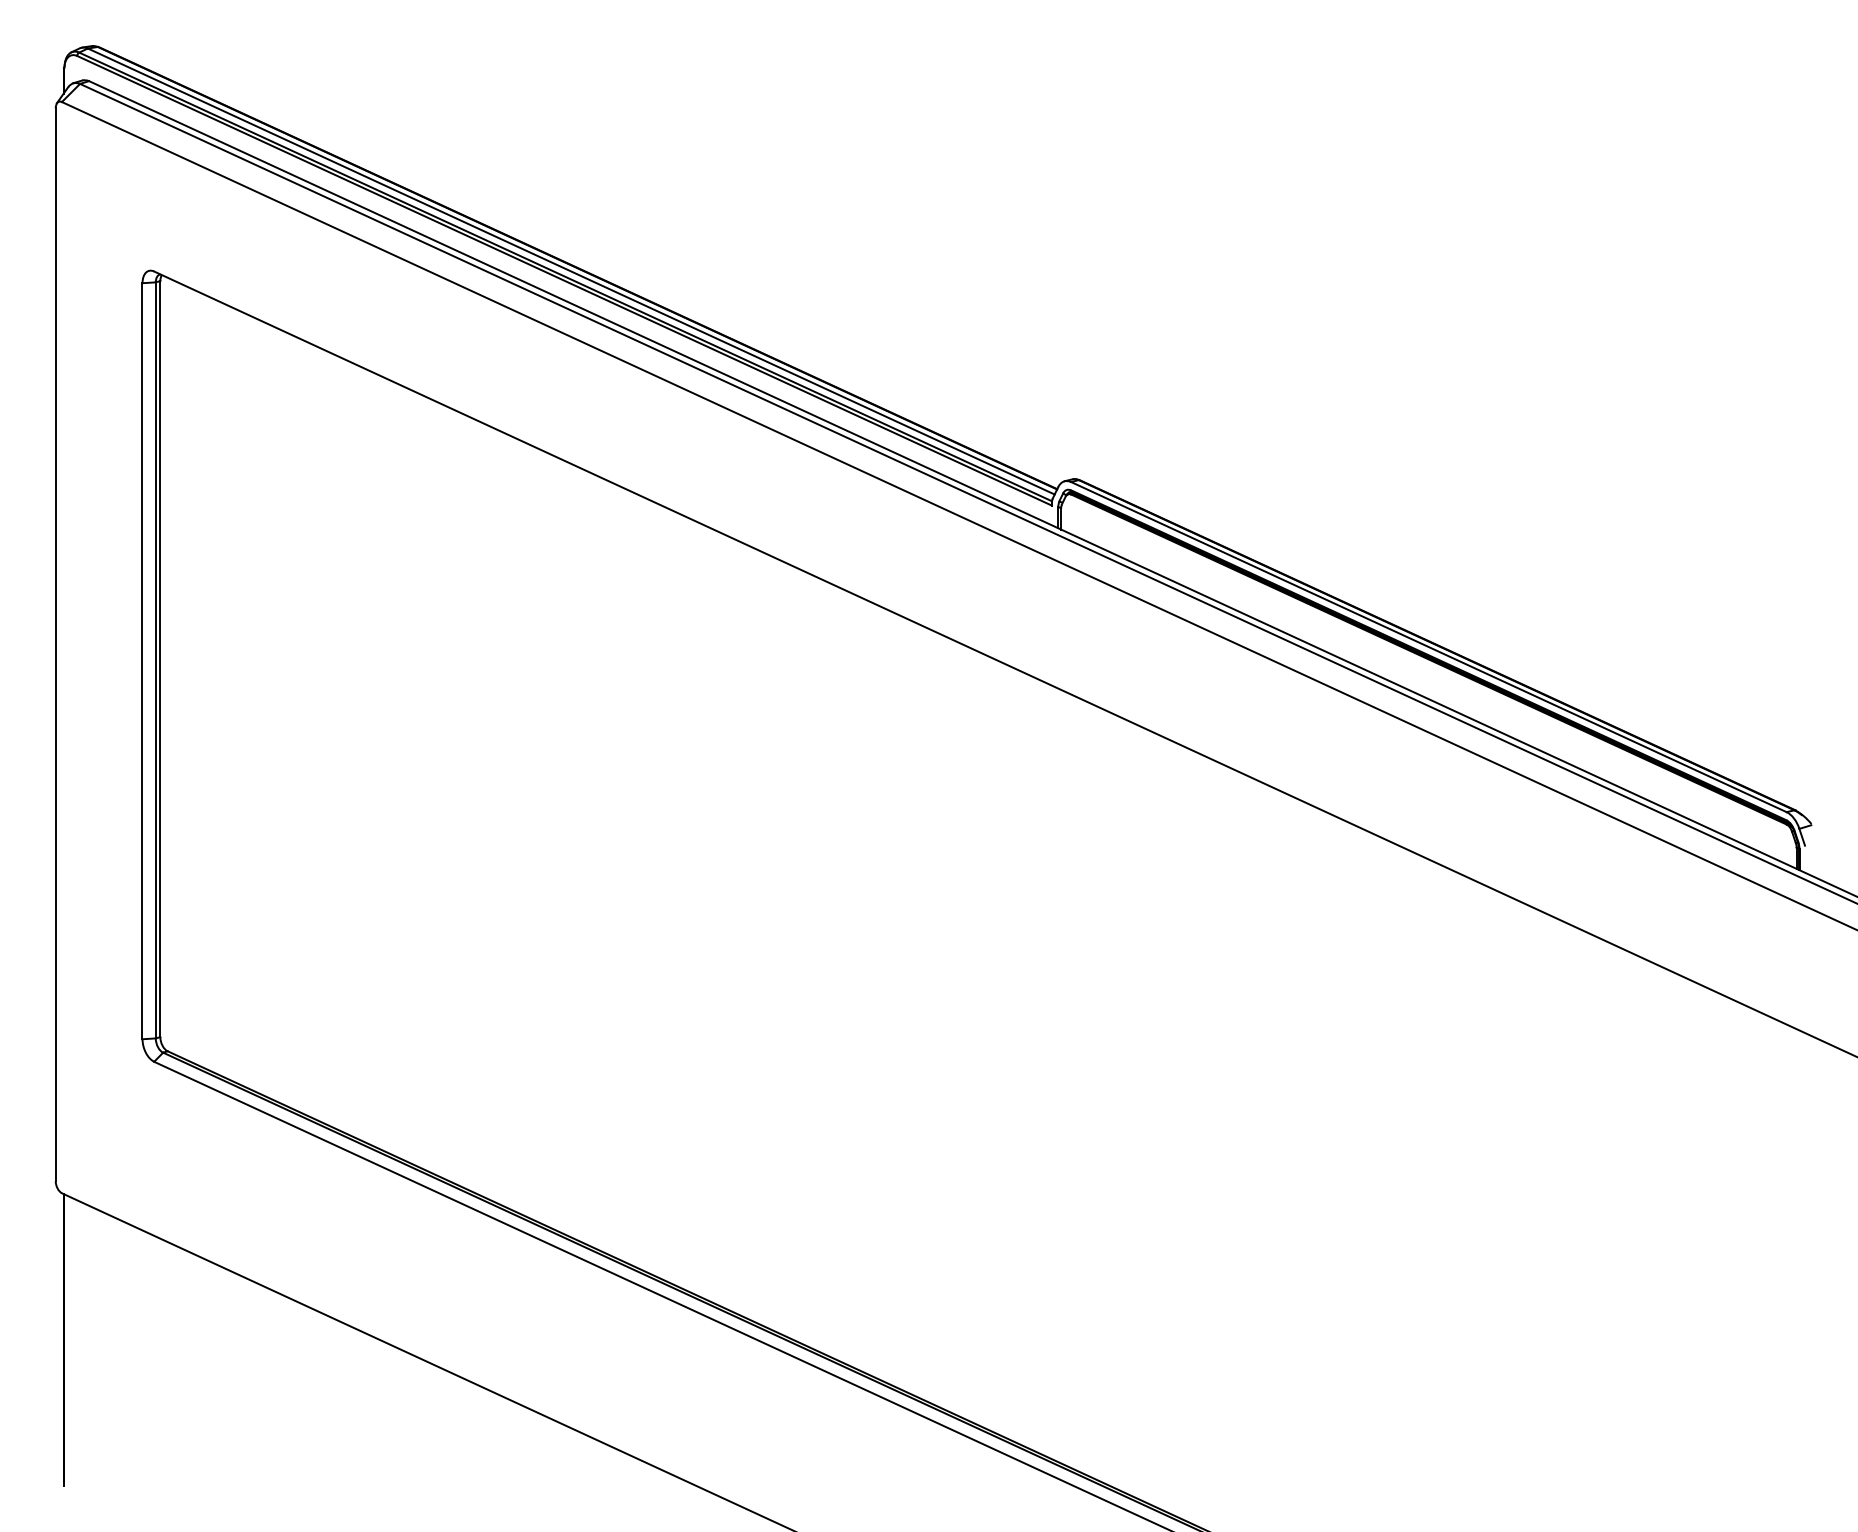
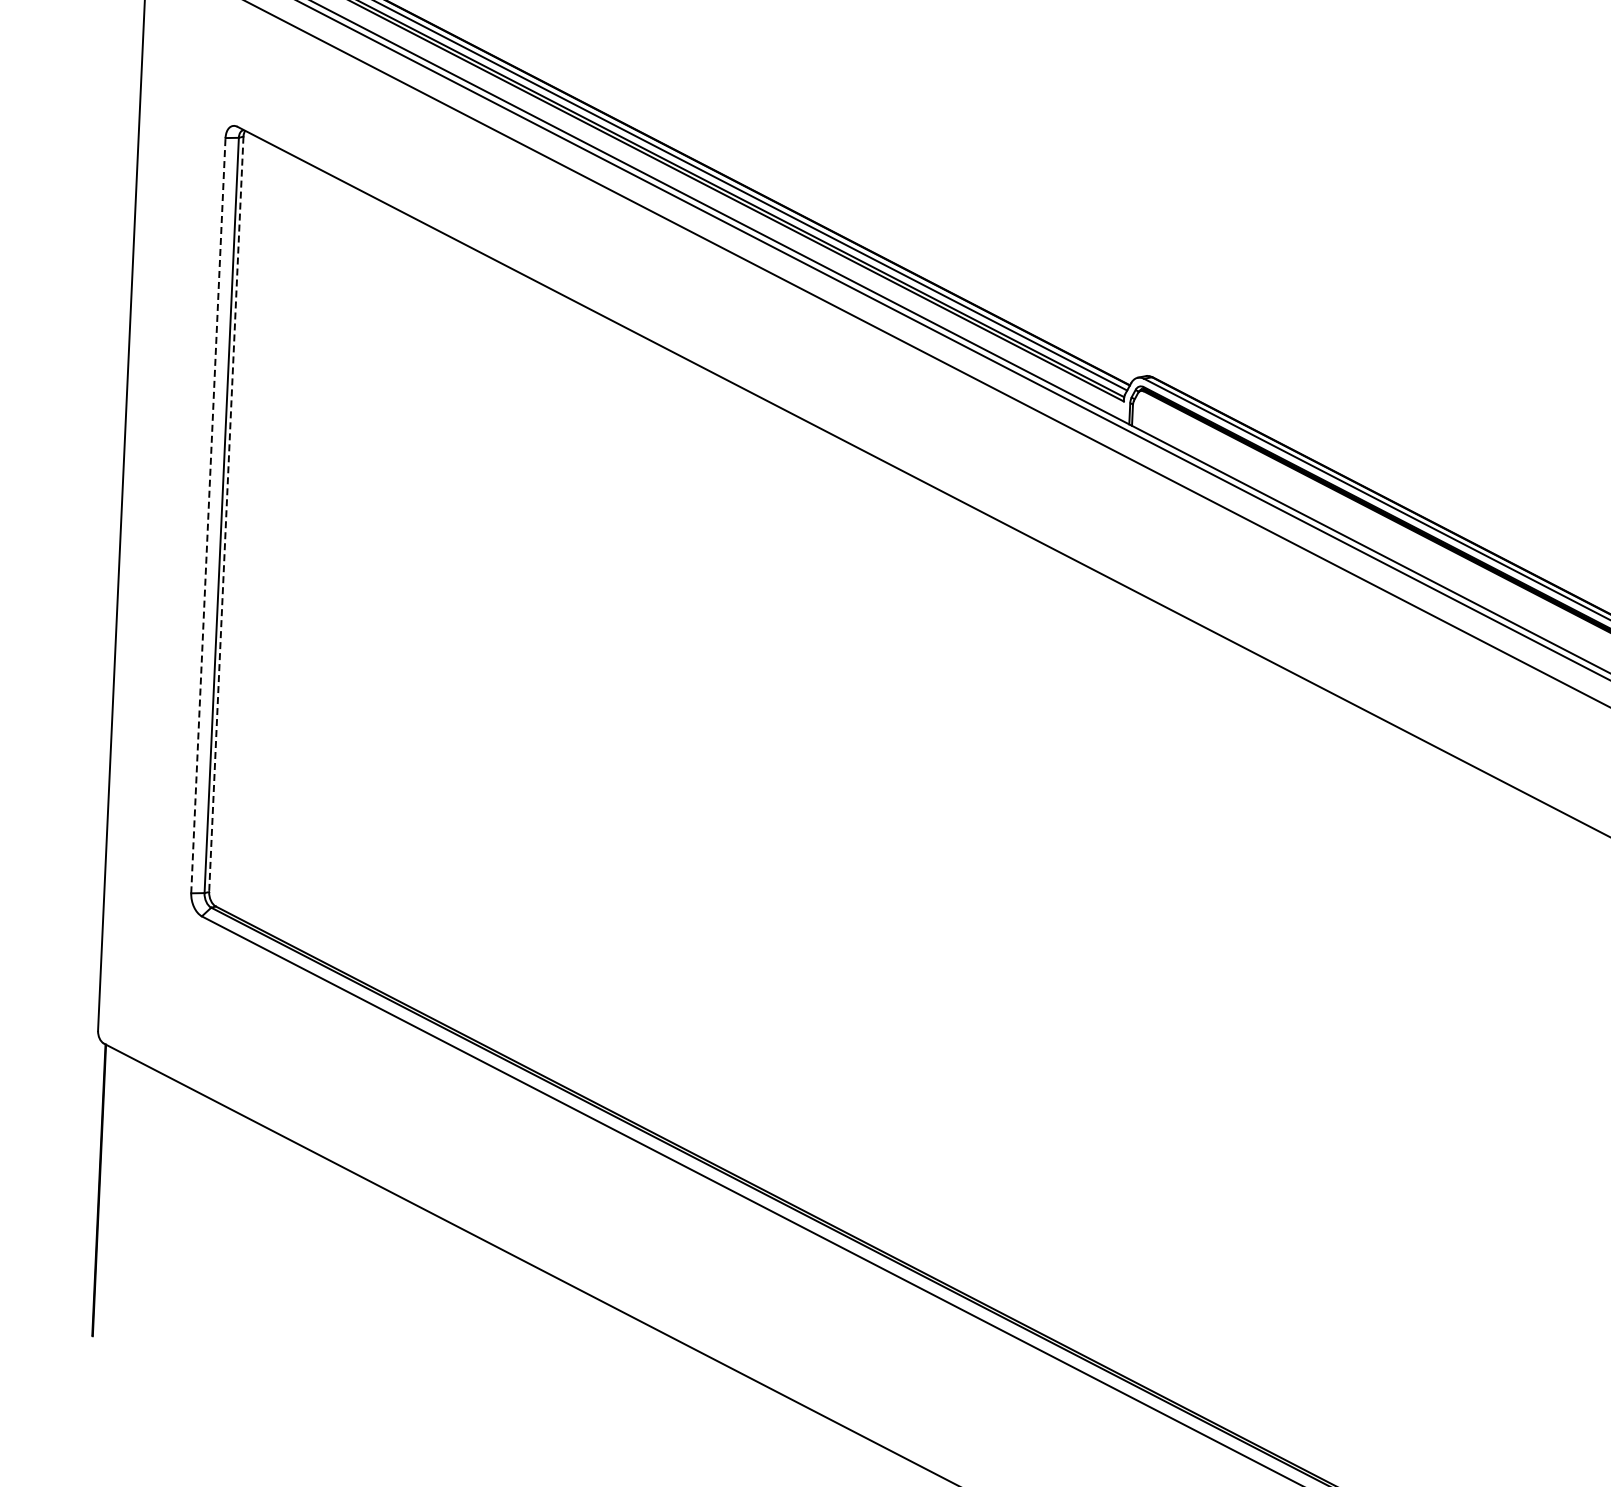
line: (160, 659) -> (226, 514), solid -> dashed
line: (142, 660) -> (208, 514), solid -> dashed

